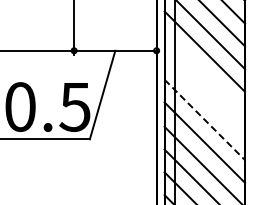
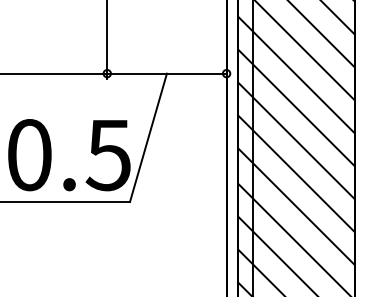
line: (204, 74) -> (295, 107), added
line: (204, 96) -> (295, 139), added
line: (204, 119) -> (295, 173), dashed -> solid

